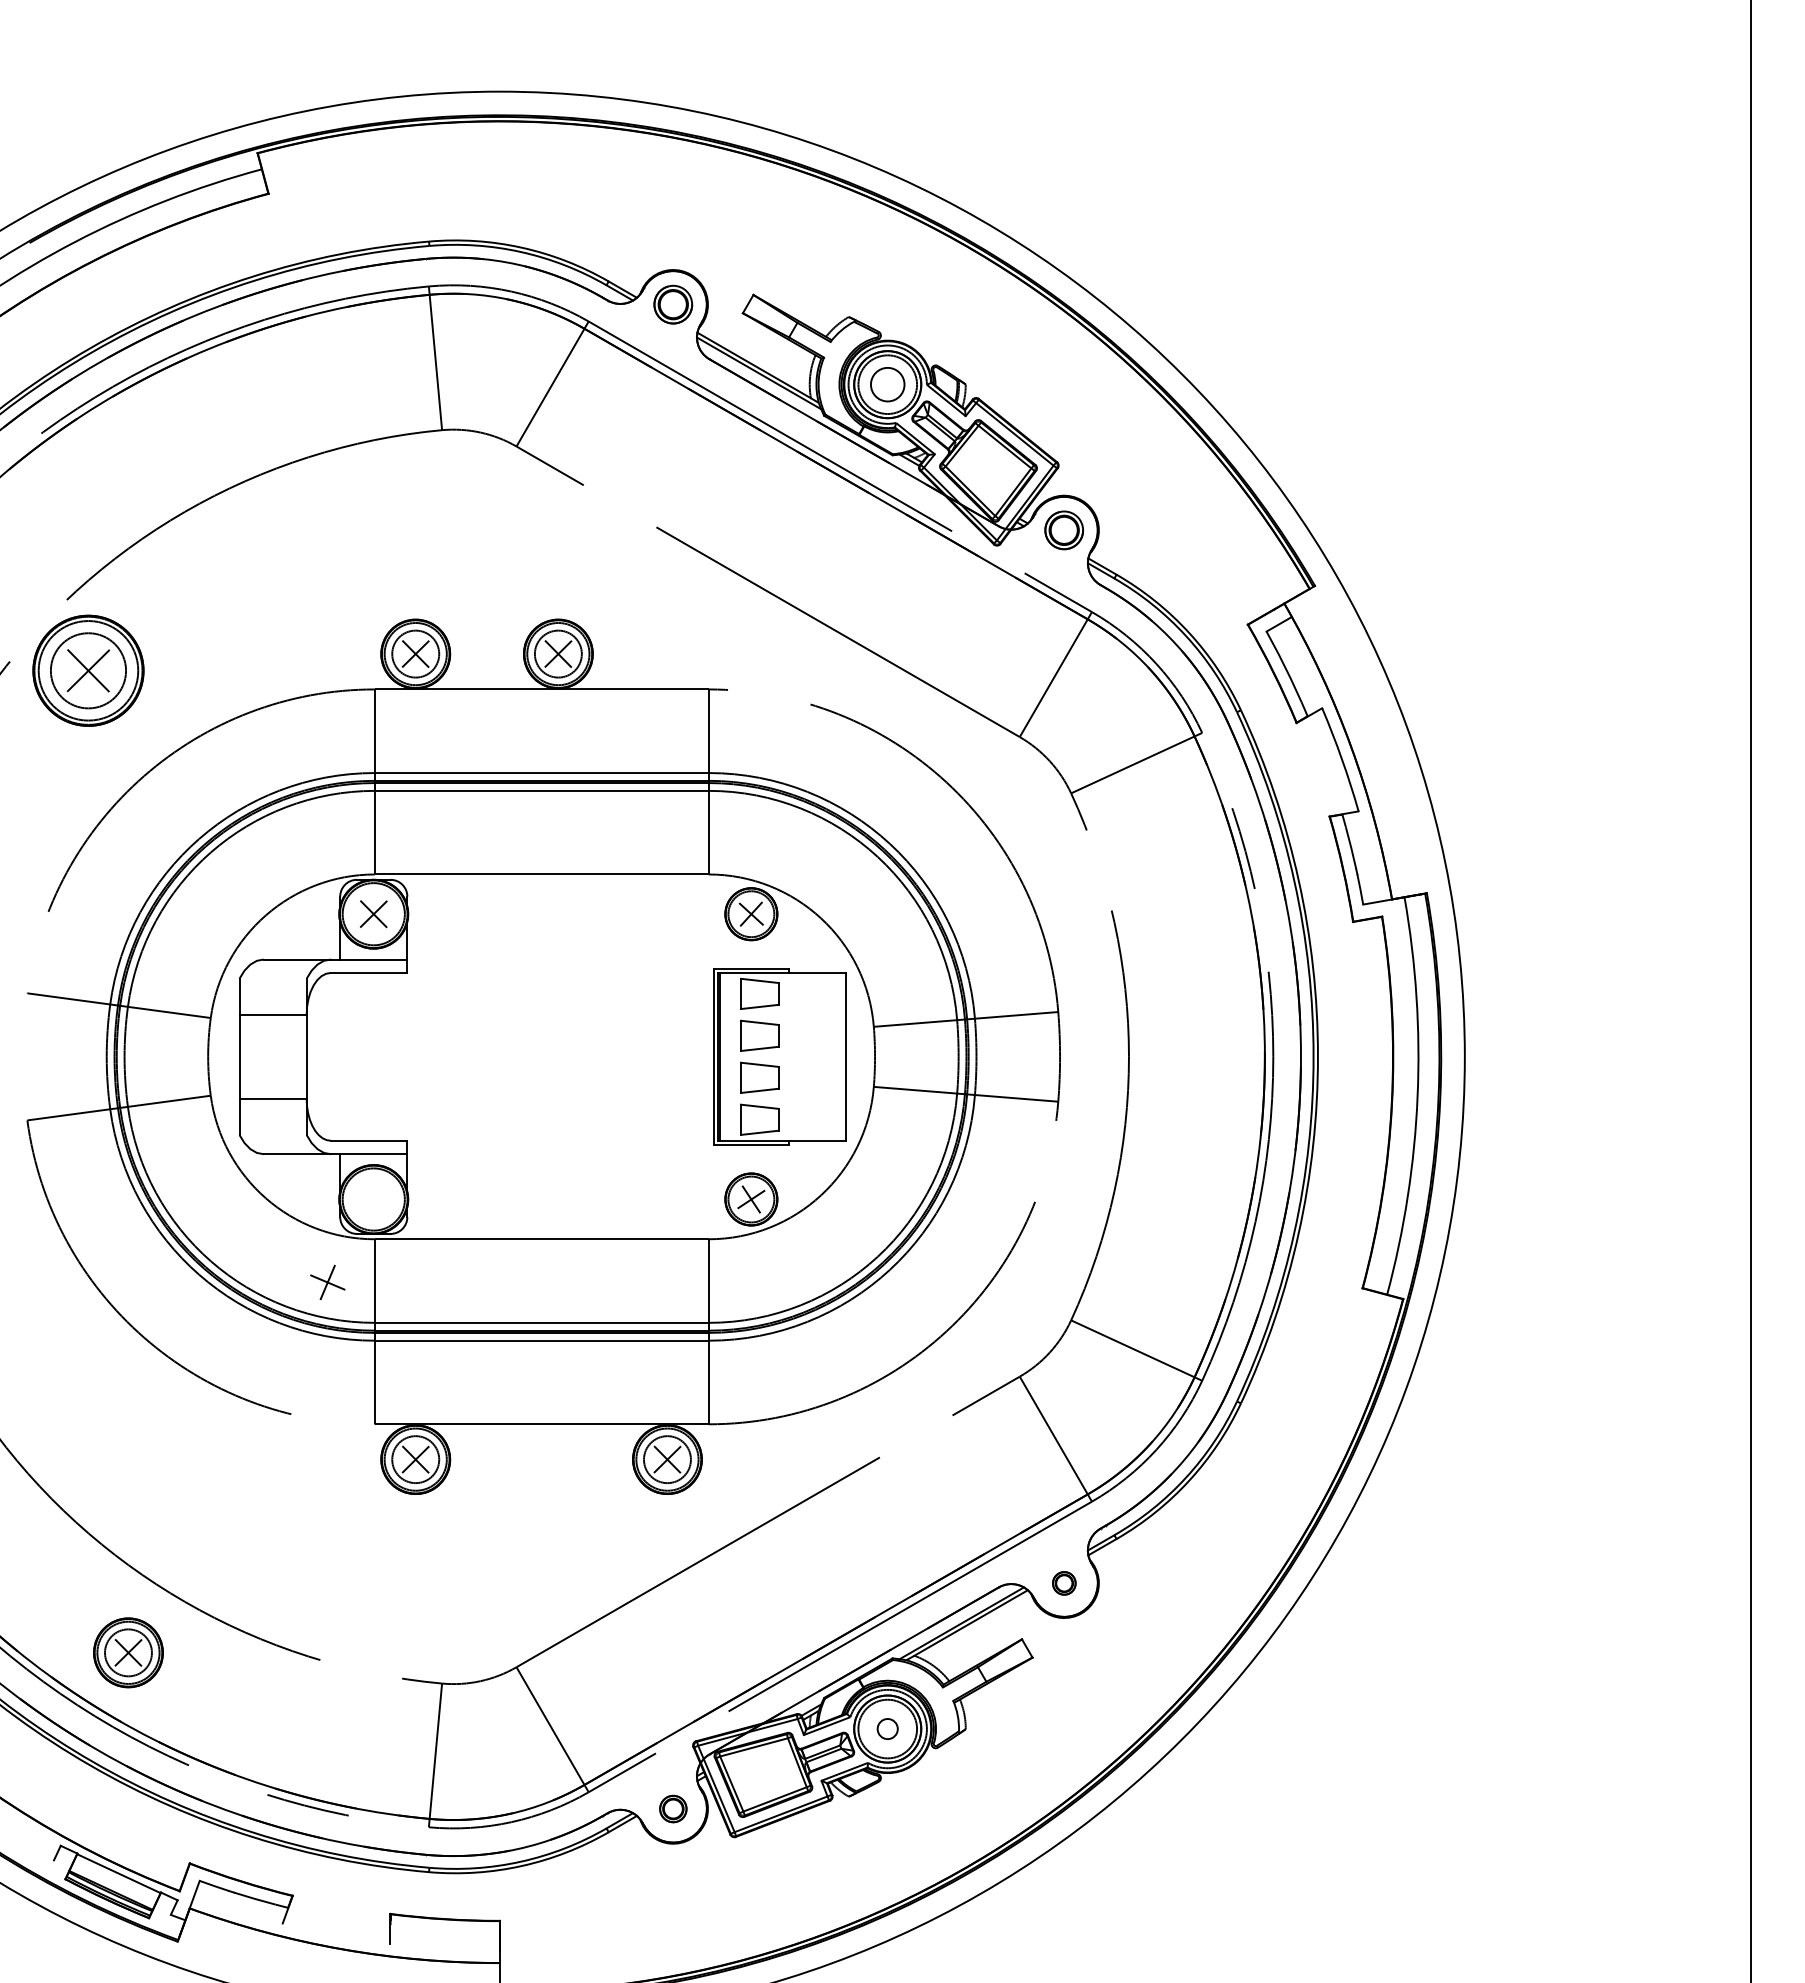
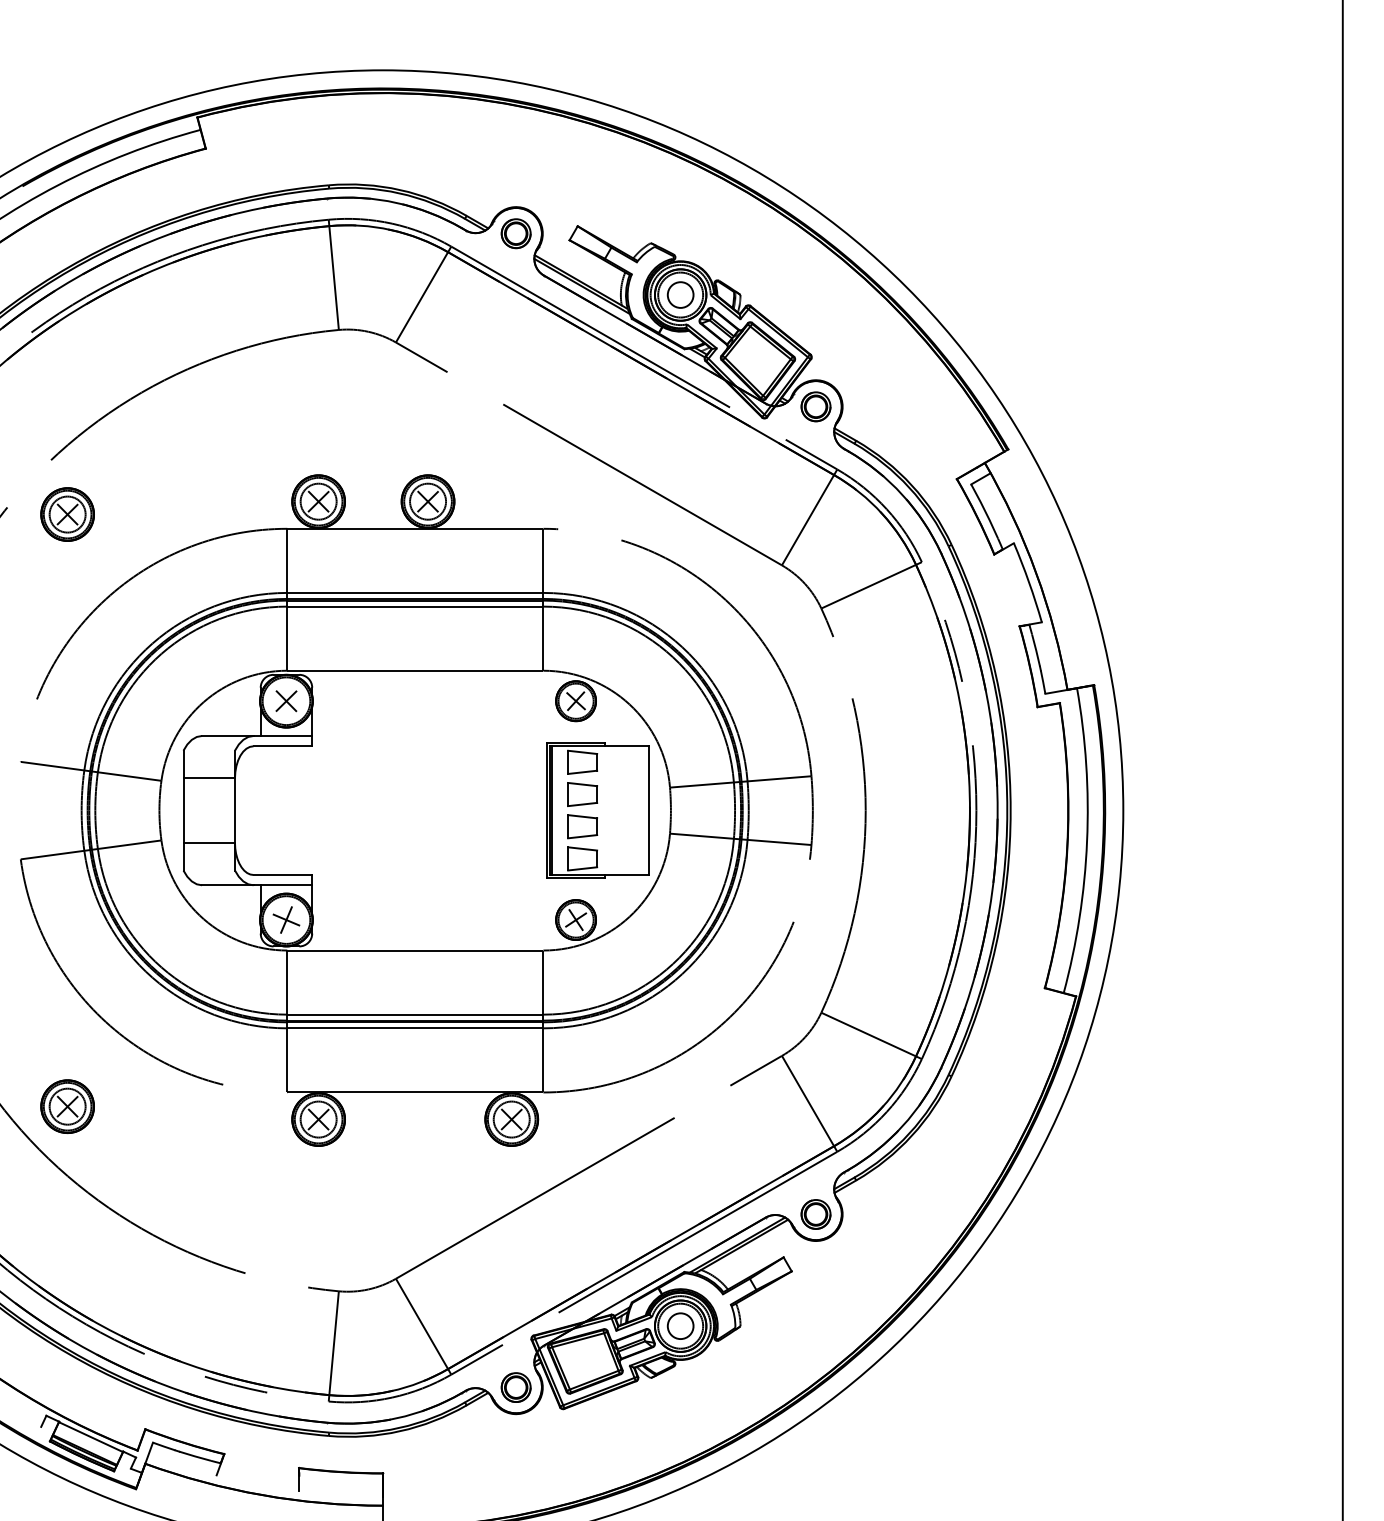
part: (88, 670) -> (67, 514), size x0.62
part: (327, 1282) -> (286, 920), moved
part: (1064, 1583) -> (816, 1214), size x1.67
part: (128, 1652) -> (67, 1106), moved
circle: (887, 1728) -> (680, 1325), size x1.67
part: (673, 1808) -> (516, 1387), size x1.43

